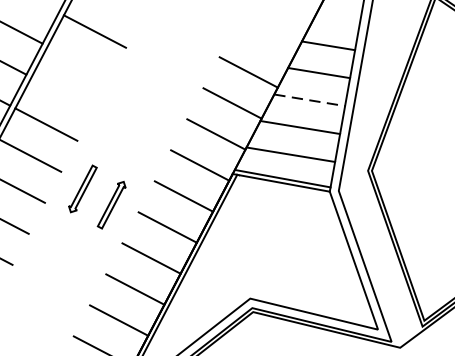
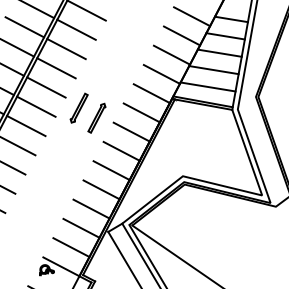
line: (265, 41) -> (192, 16), added
line: (78, 62) -> (76, 29), added
line: (62, 94) -> (66, 49), added
line: (310, 100) -> (220, 53), dashed -> solid

